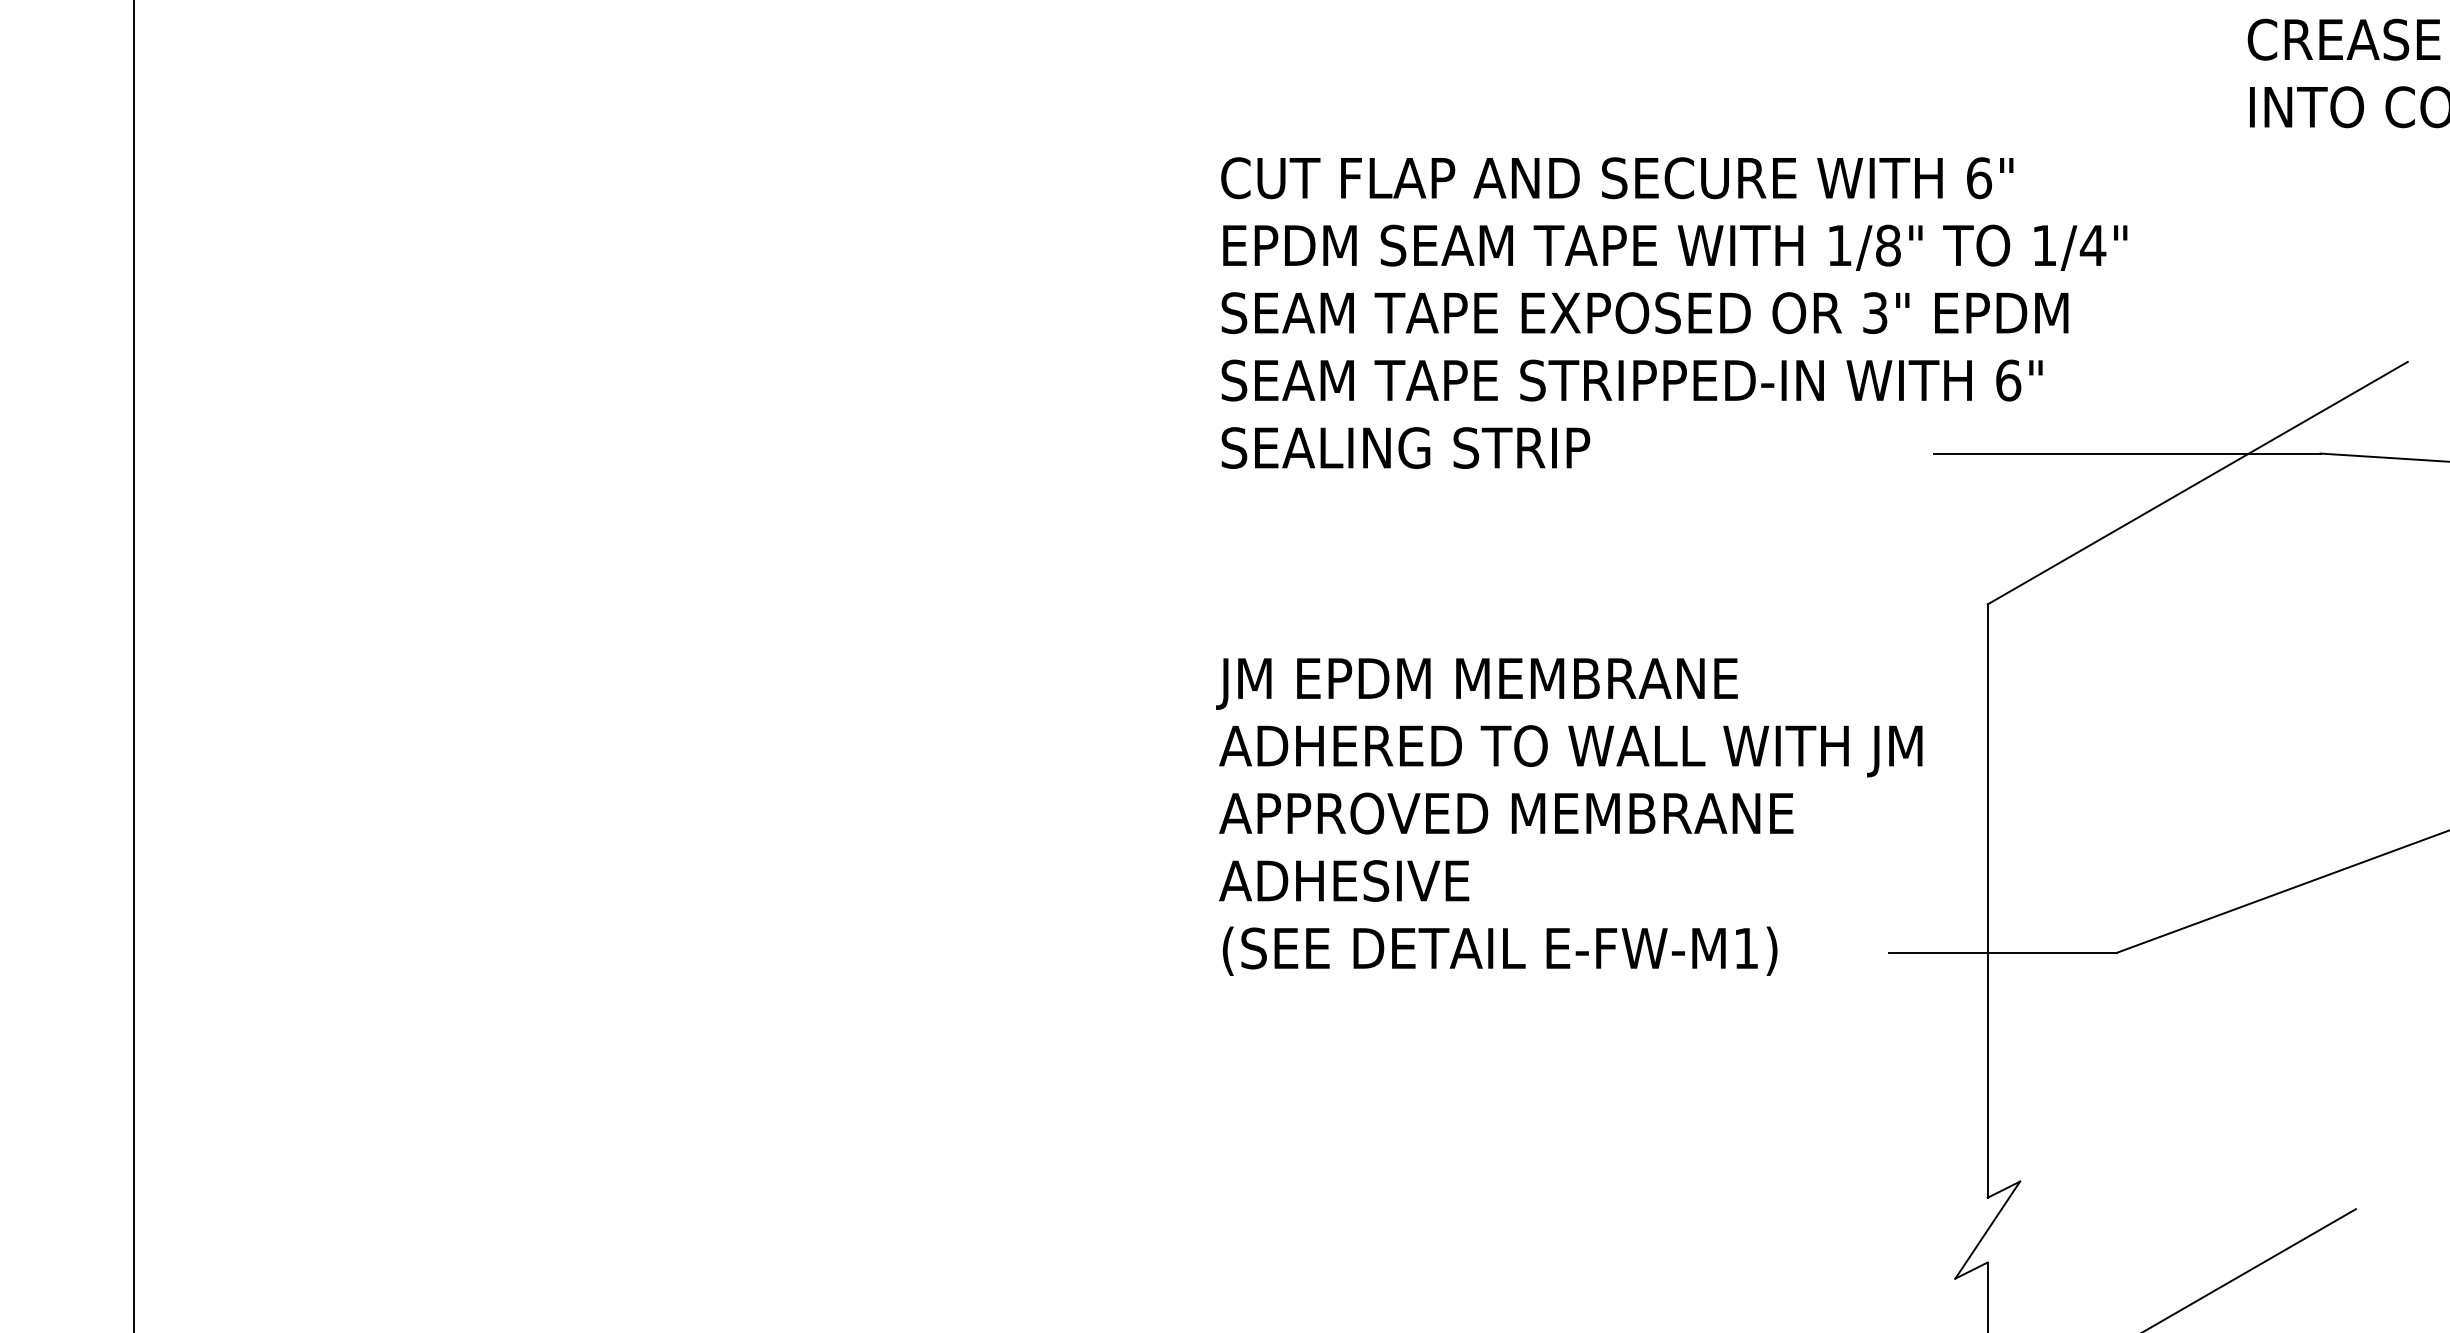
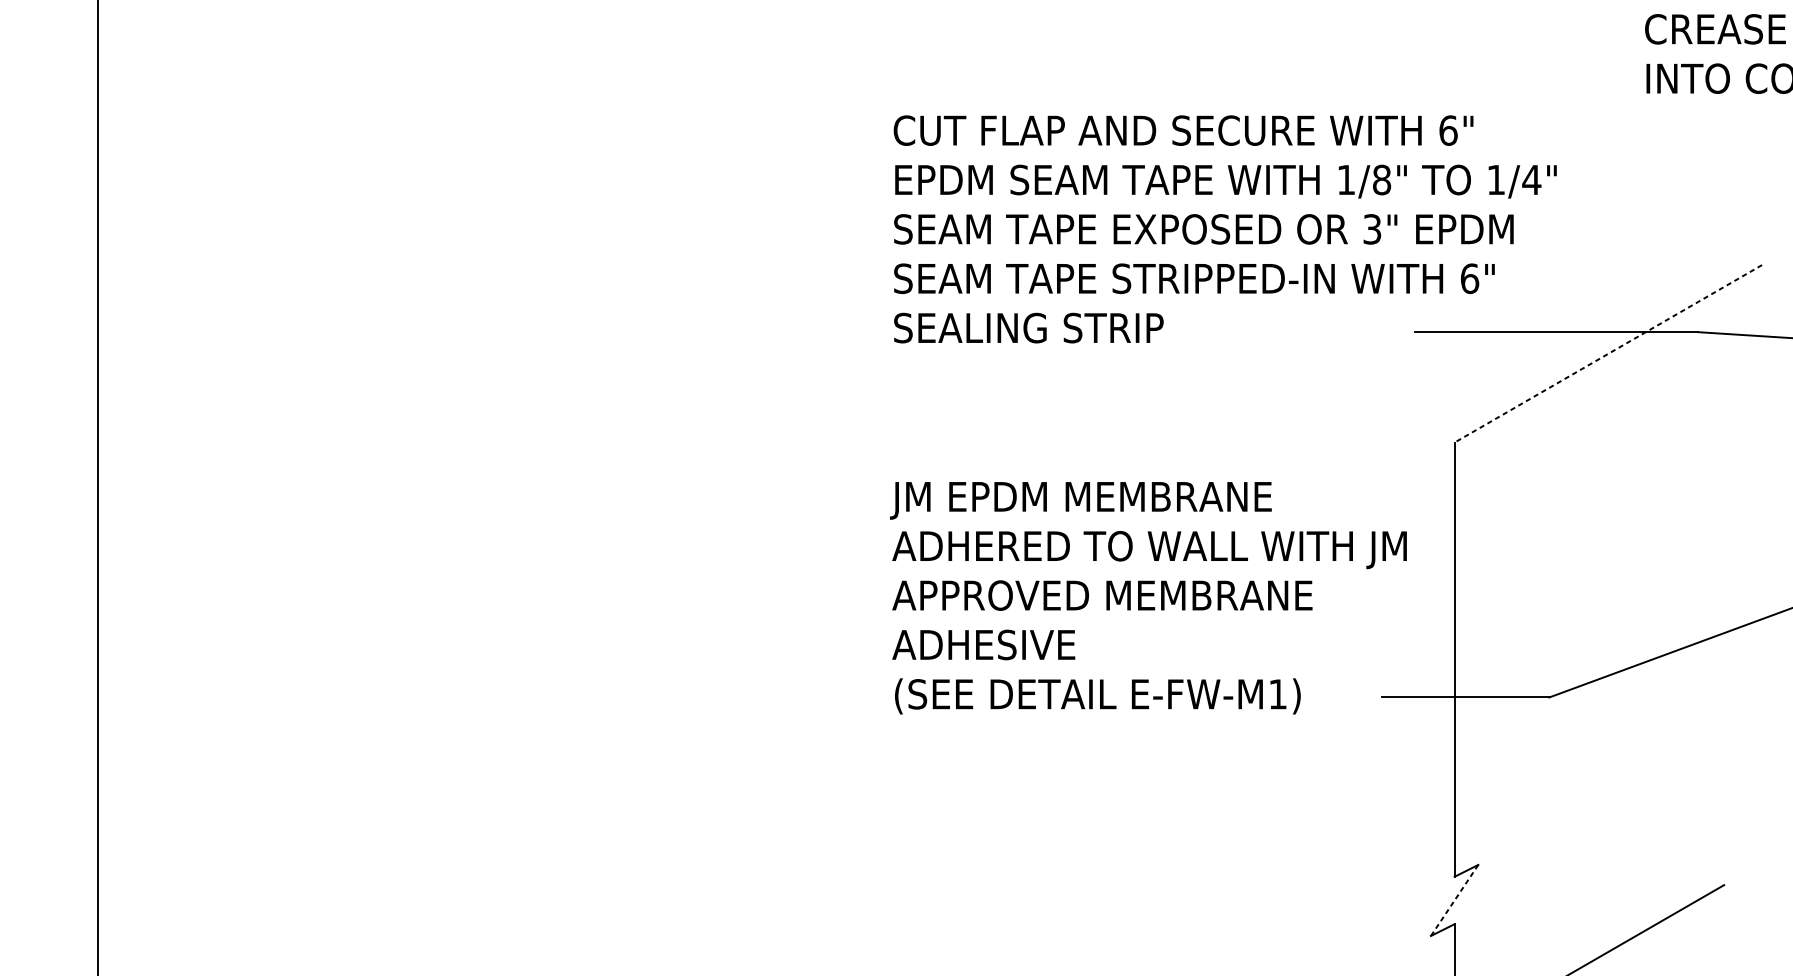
line: (2197, 483) -> (1608, 354), solid -> dashed
line: (1987, 1229) -> (1454, 900), solid -> dashed

